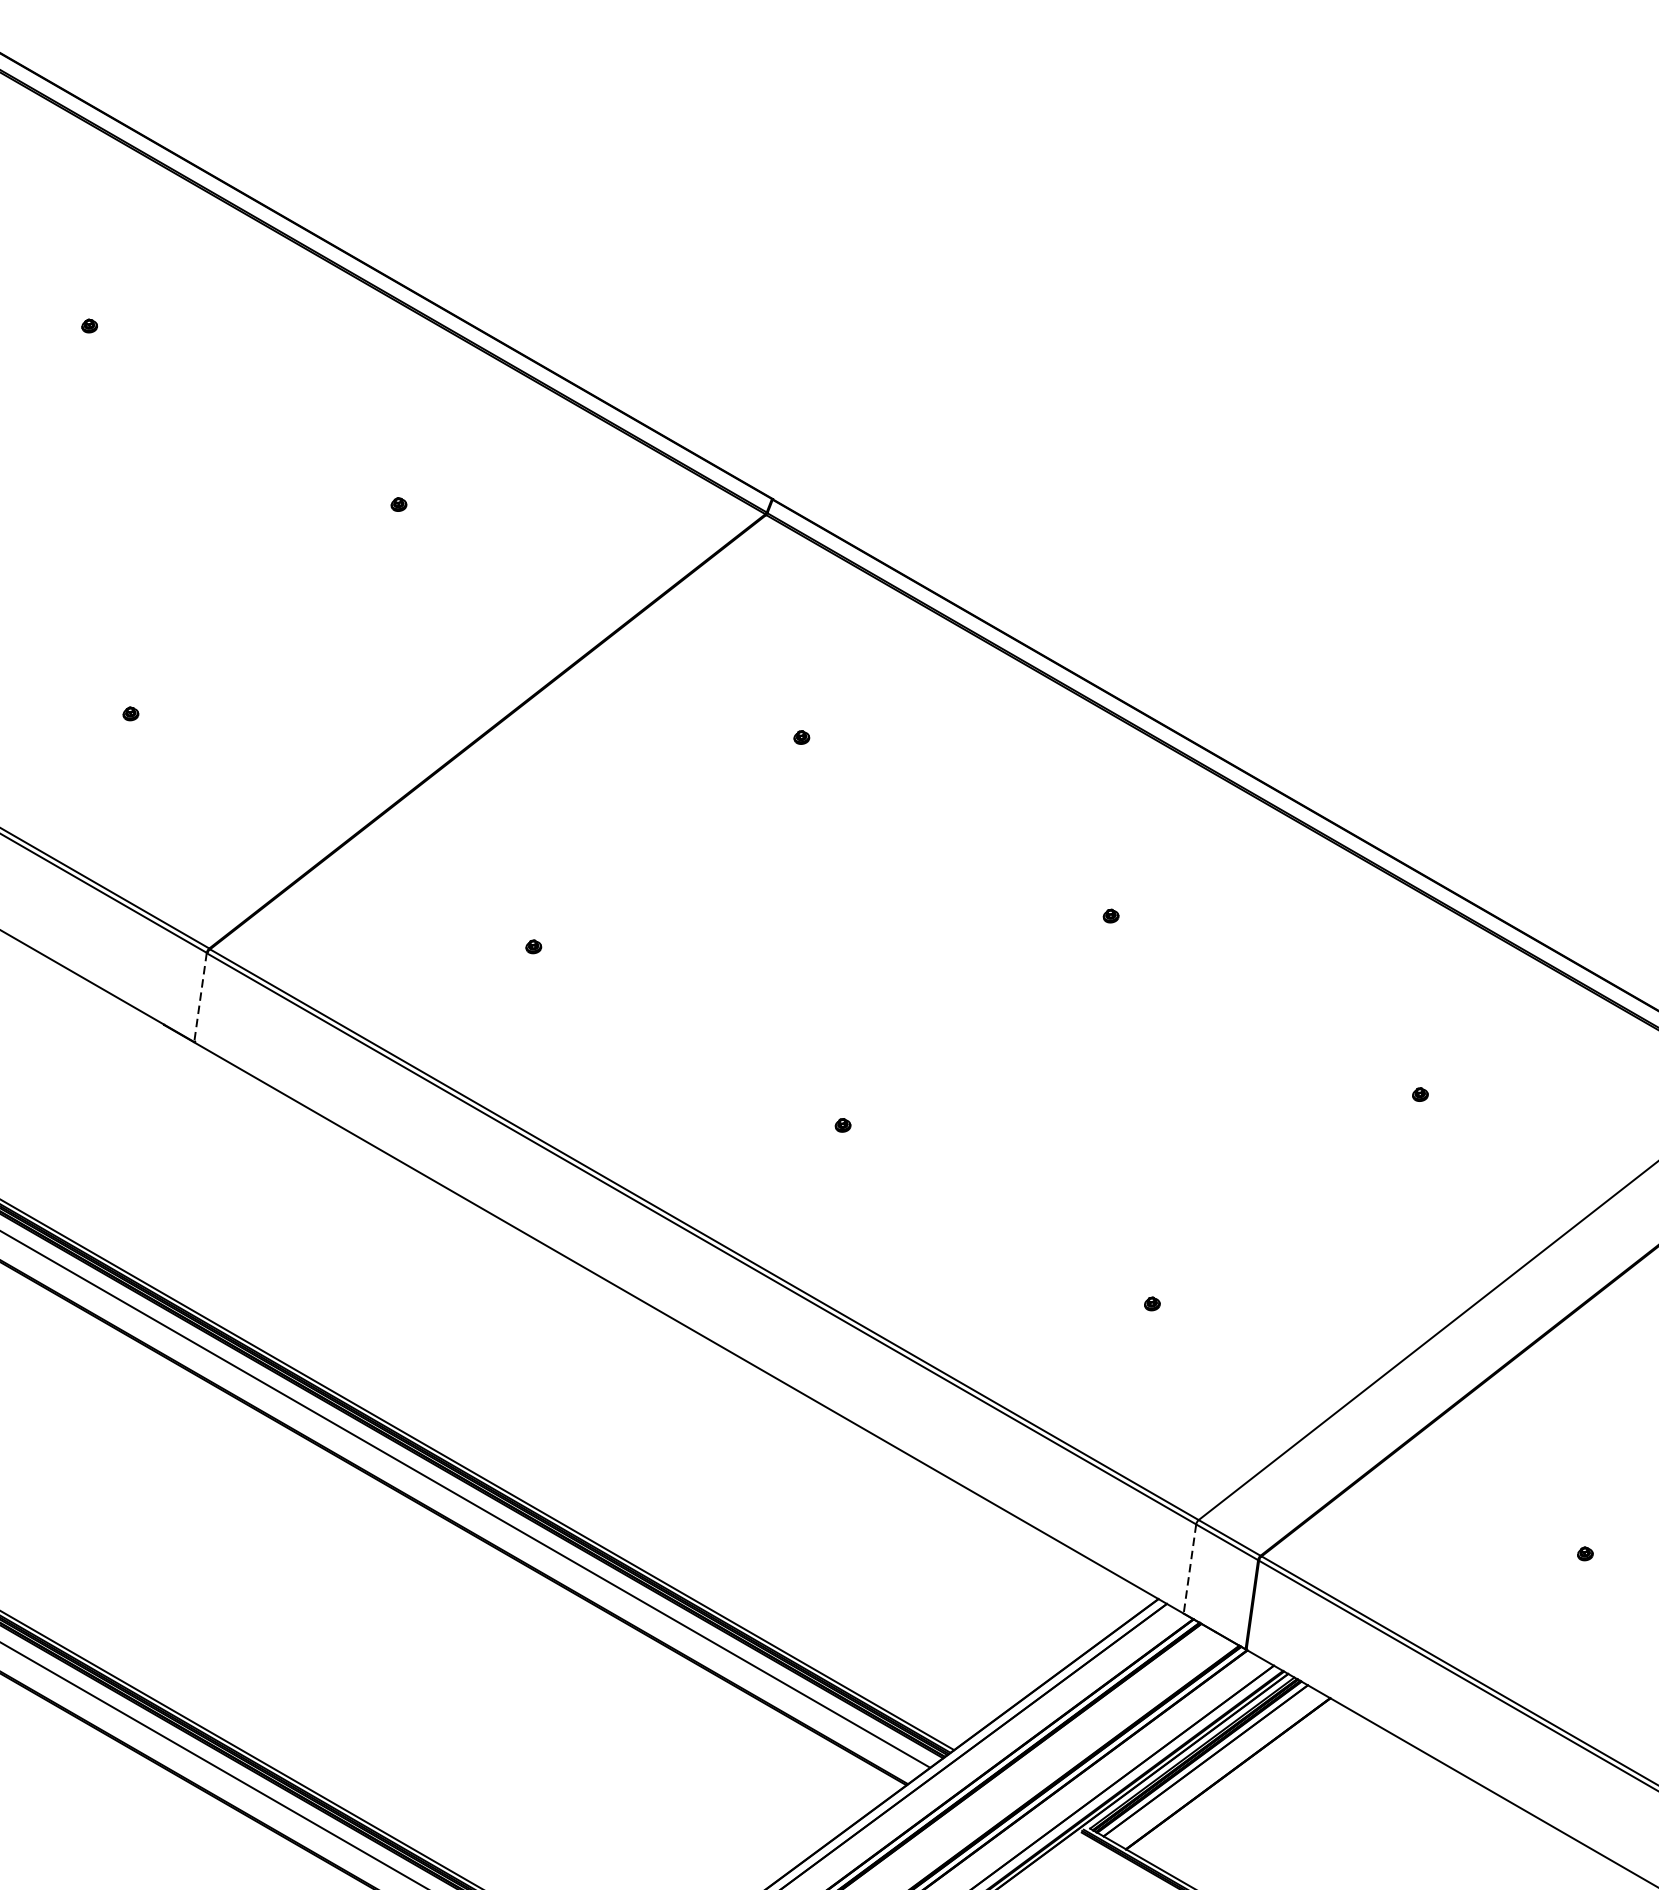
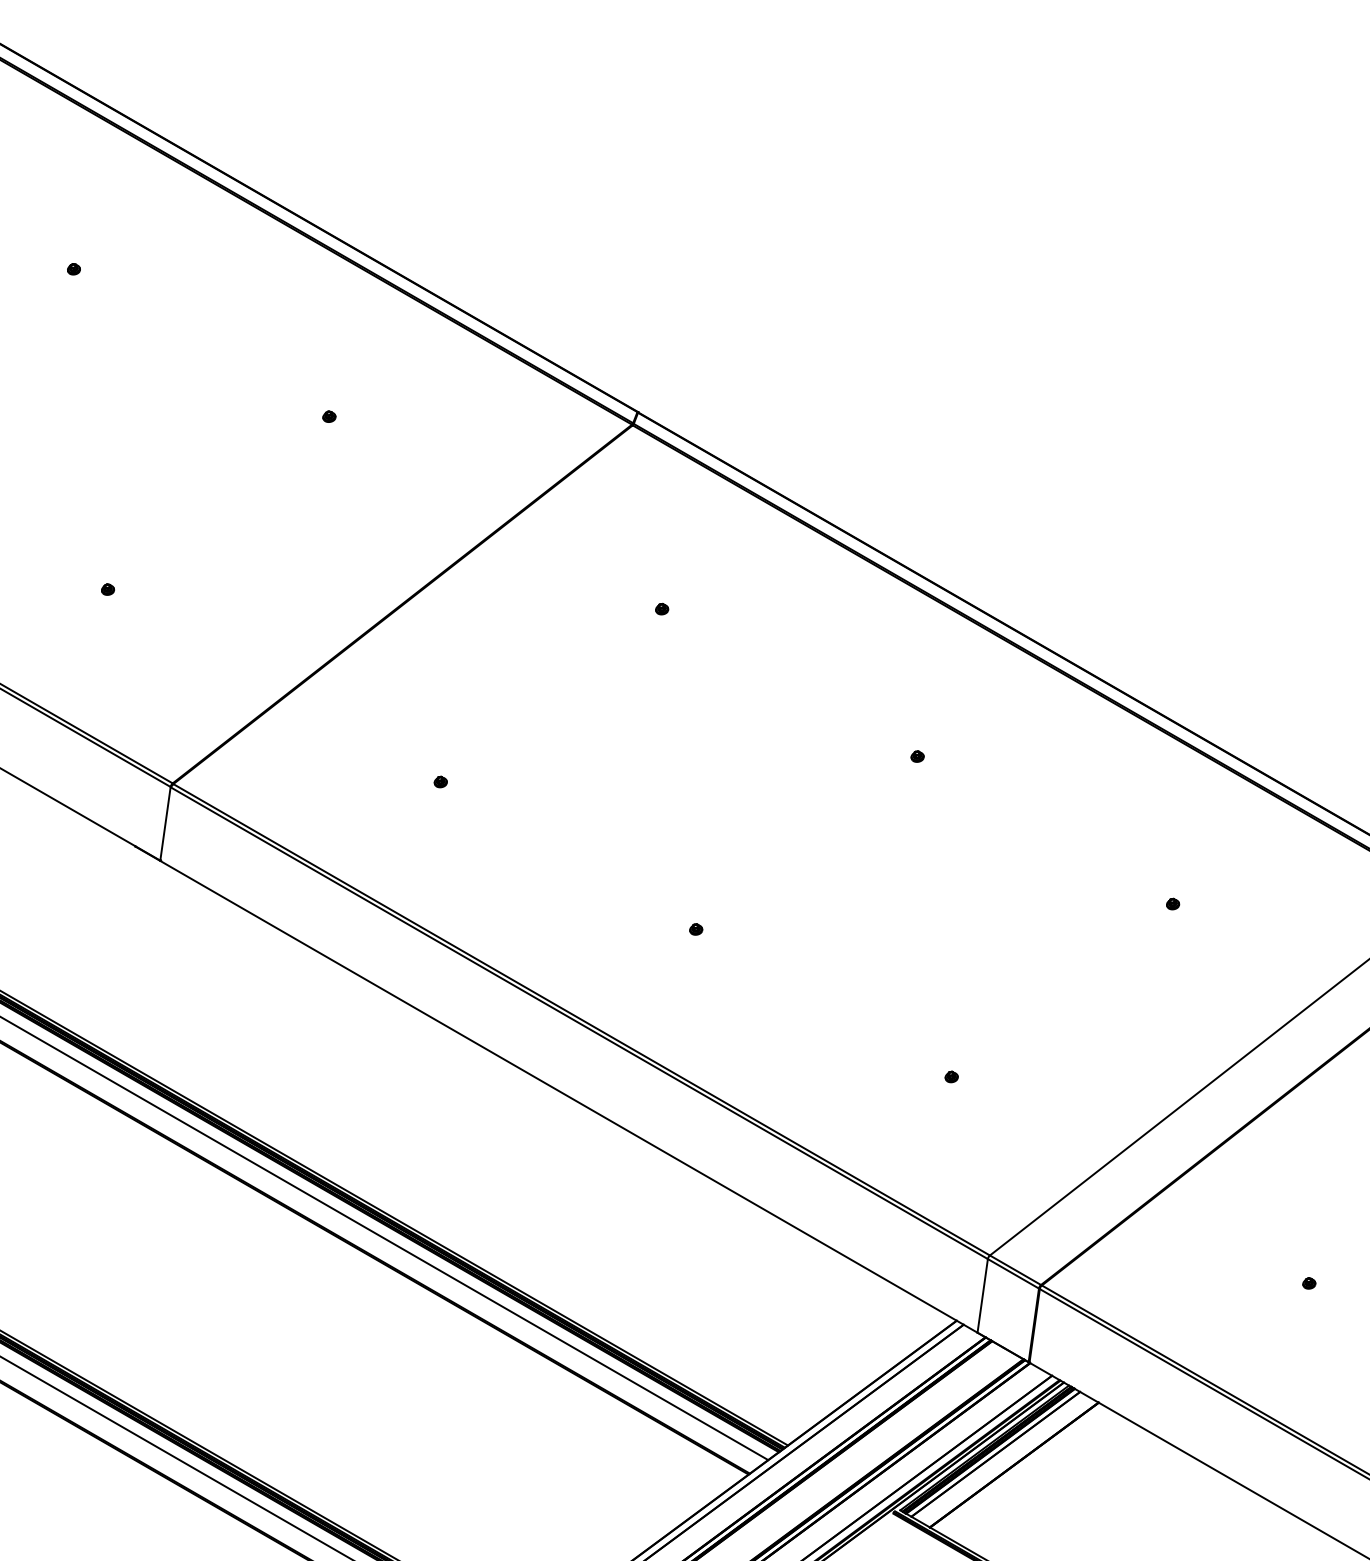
line: (200, 998) -> (165, 824), dashed -> solid
line: (1189, 1569) -> (982, 1296), dashed -> solid

